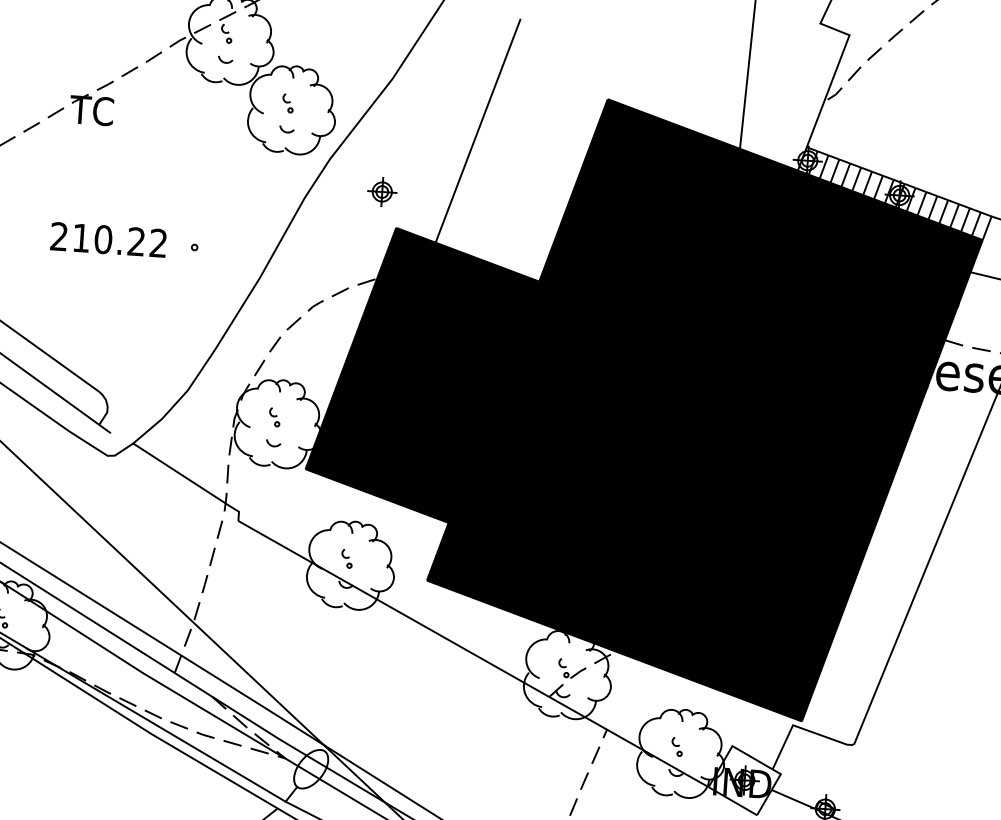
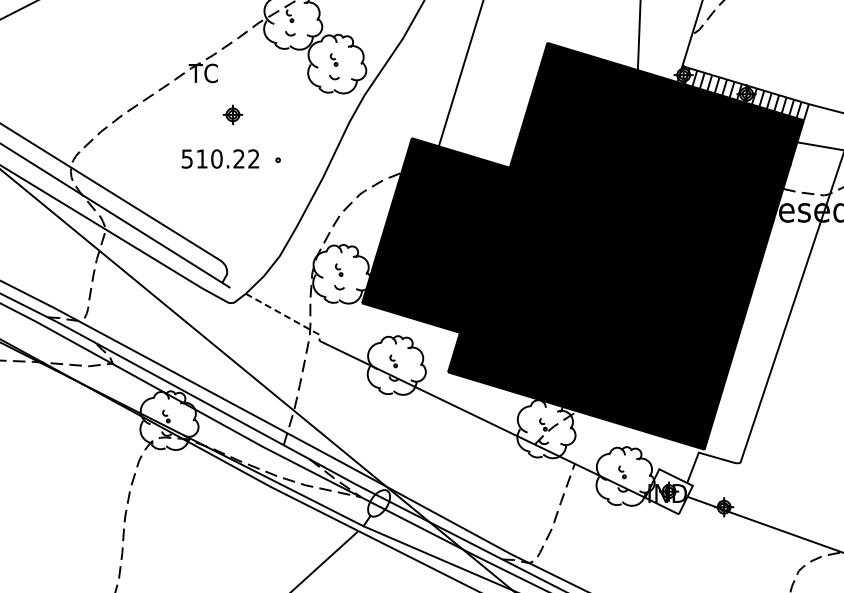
part: (381, 191) -> (232, 114), moved
text: (58, 235) -> (186, 158), 210.22 -> 510.22
line: (191, 481) -> (286, 316), solid -> dashed

